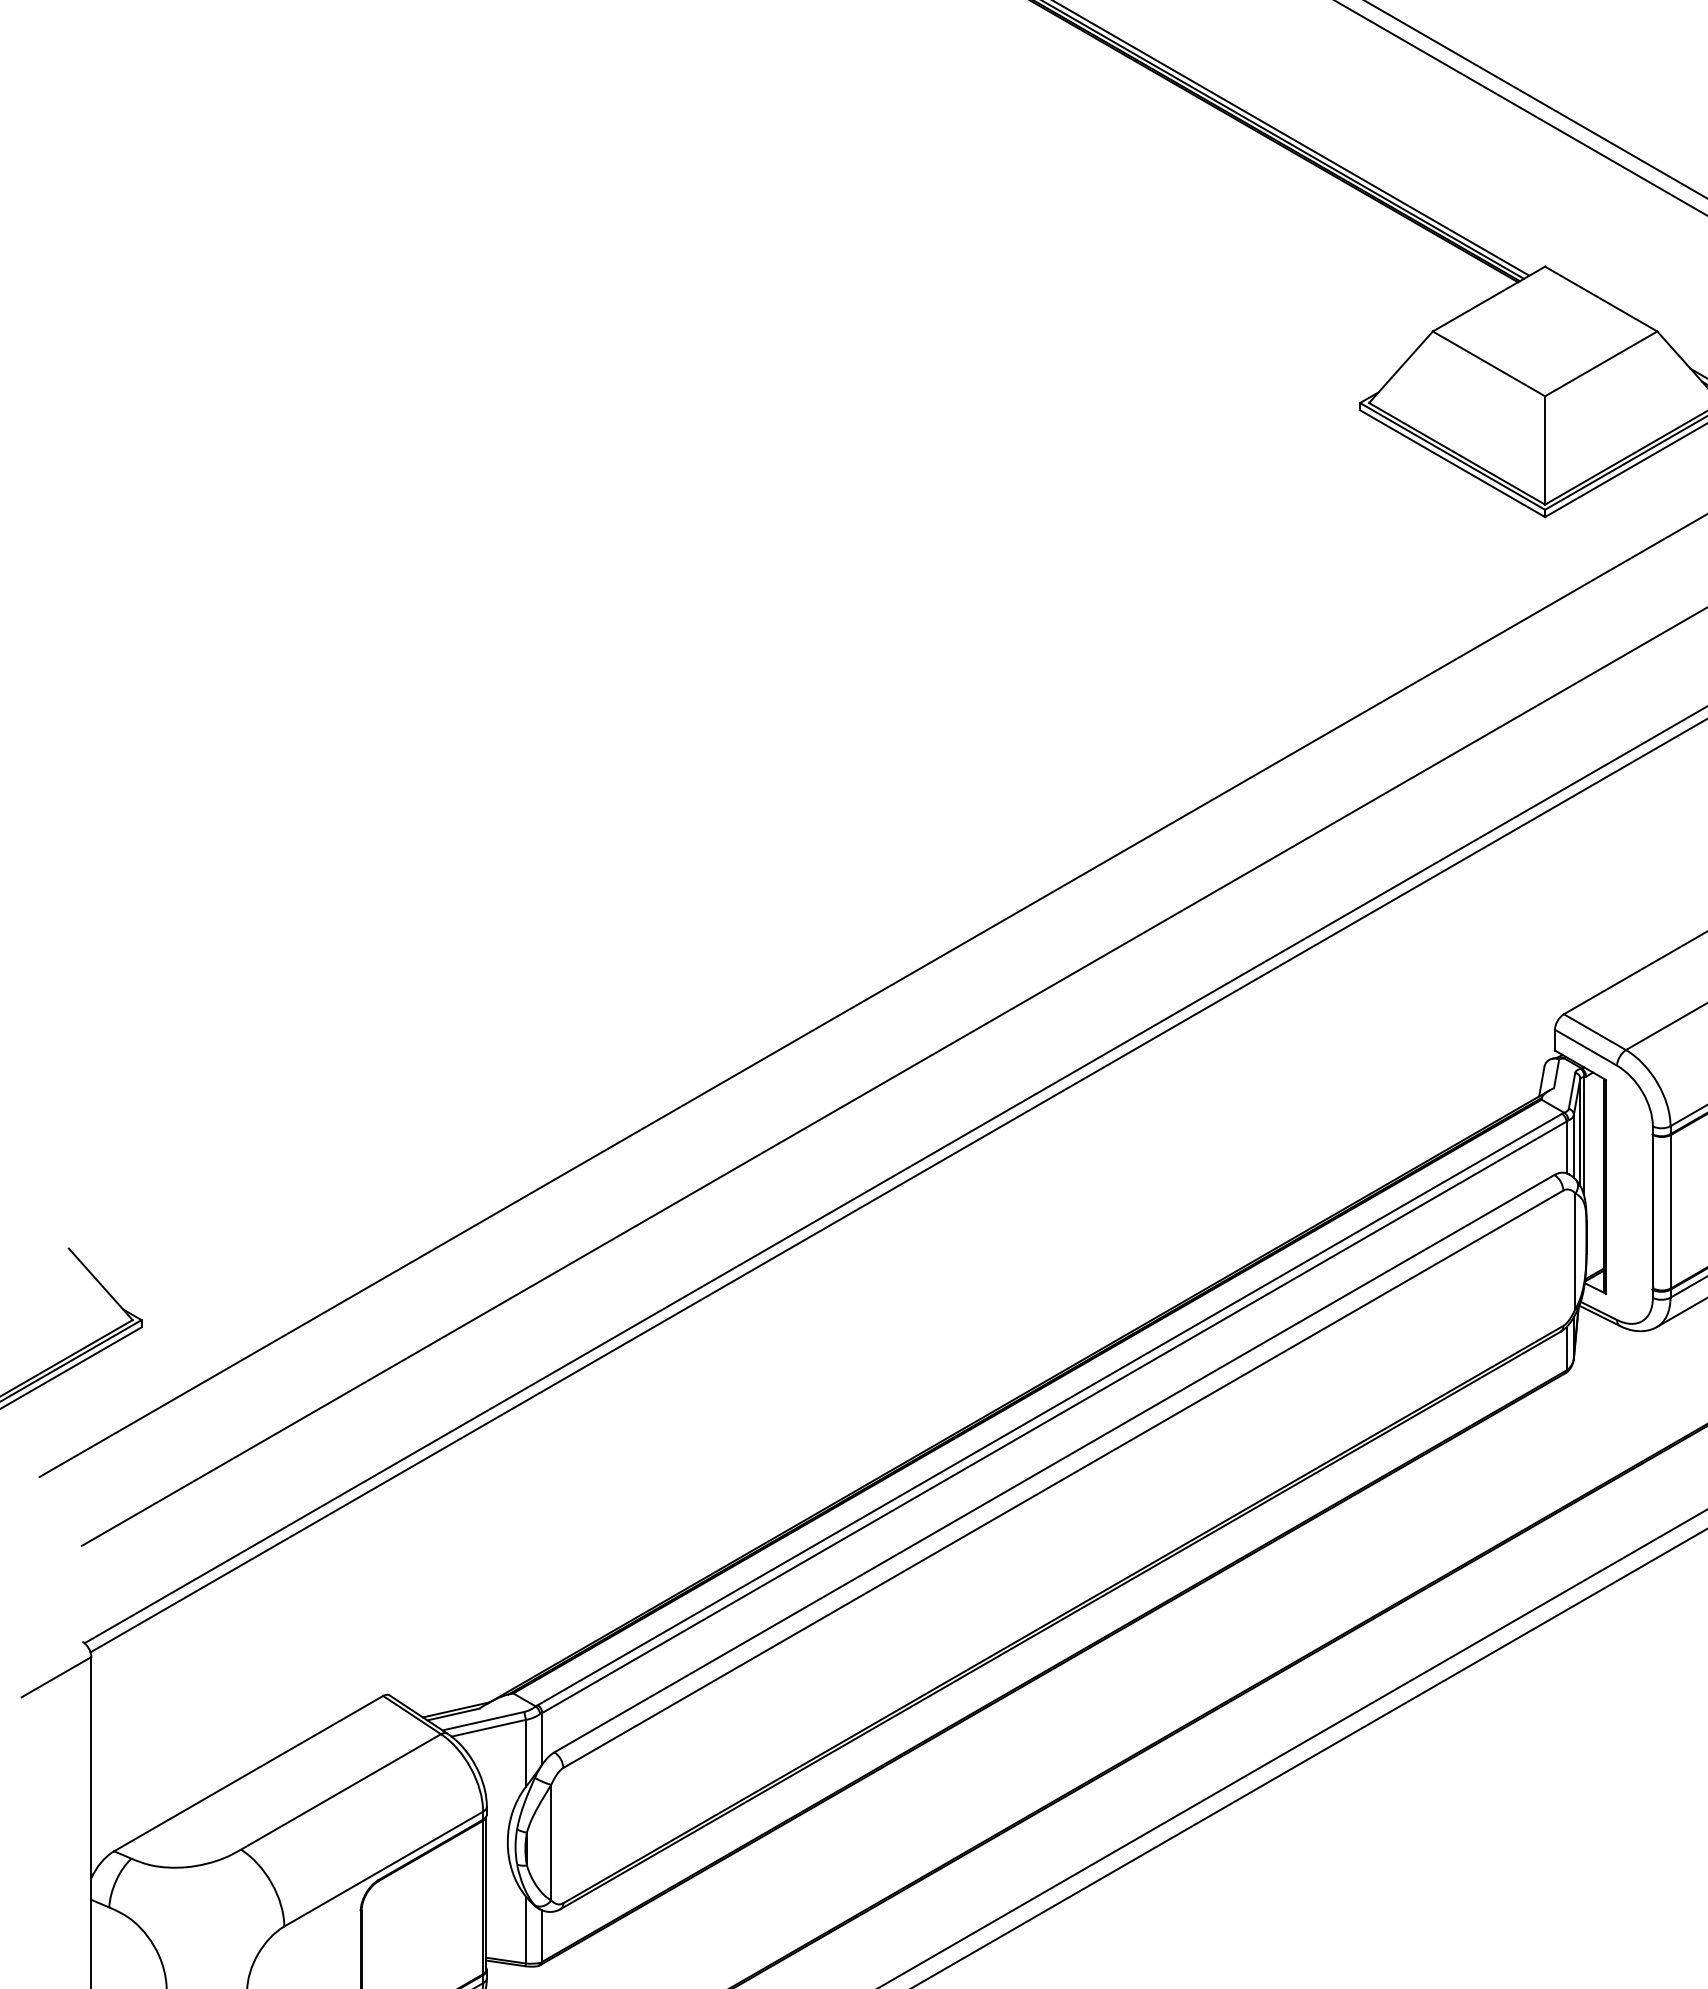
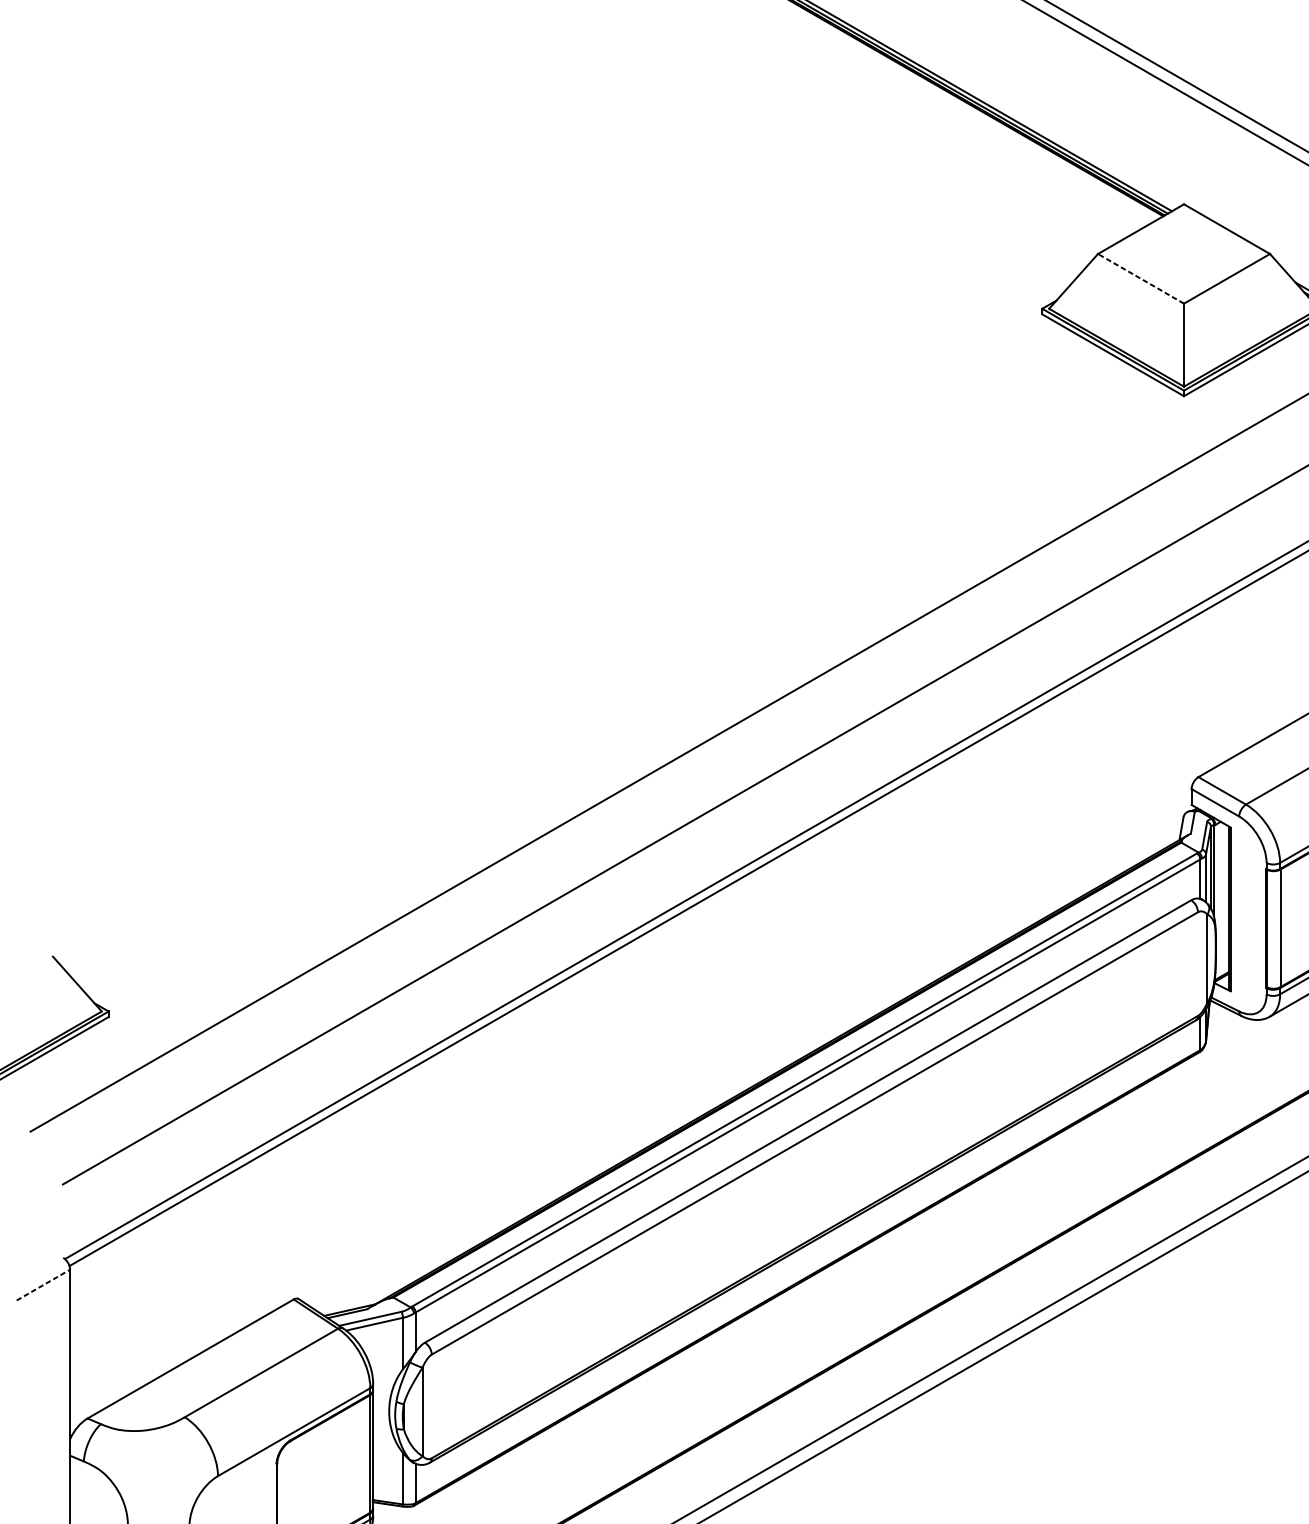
line: (1488, 363) -> (1140, 278), solid -> dashed
line: (56, 1676) -> (43, 1284), solid -> dashed

